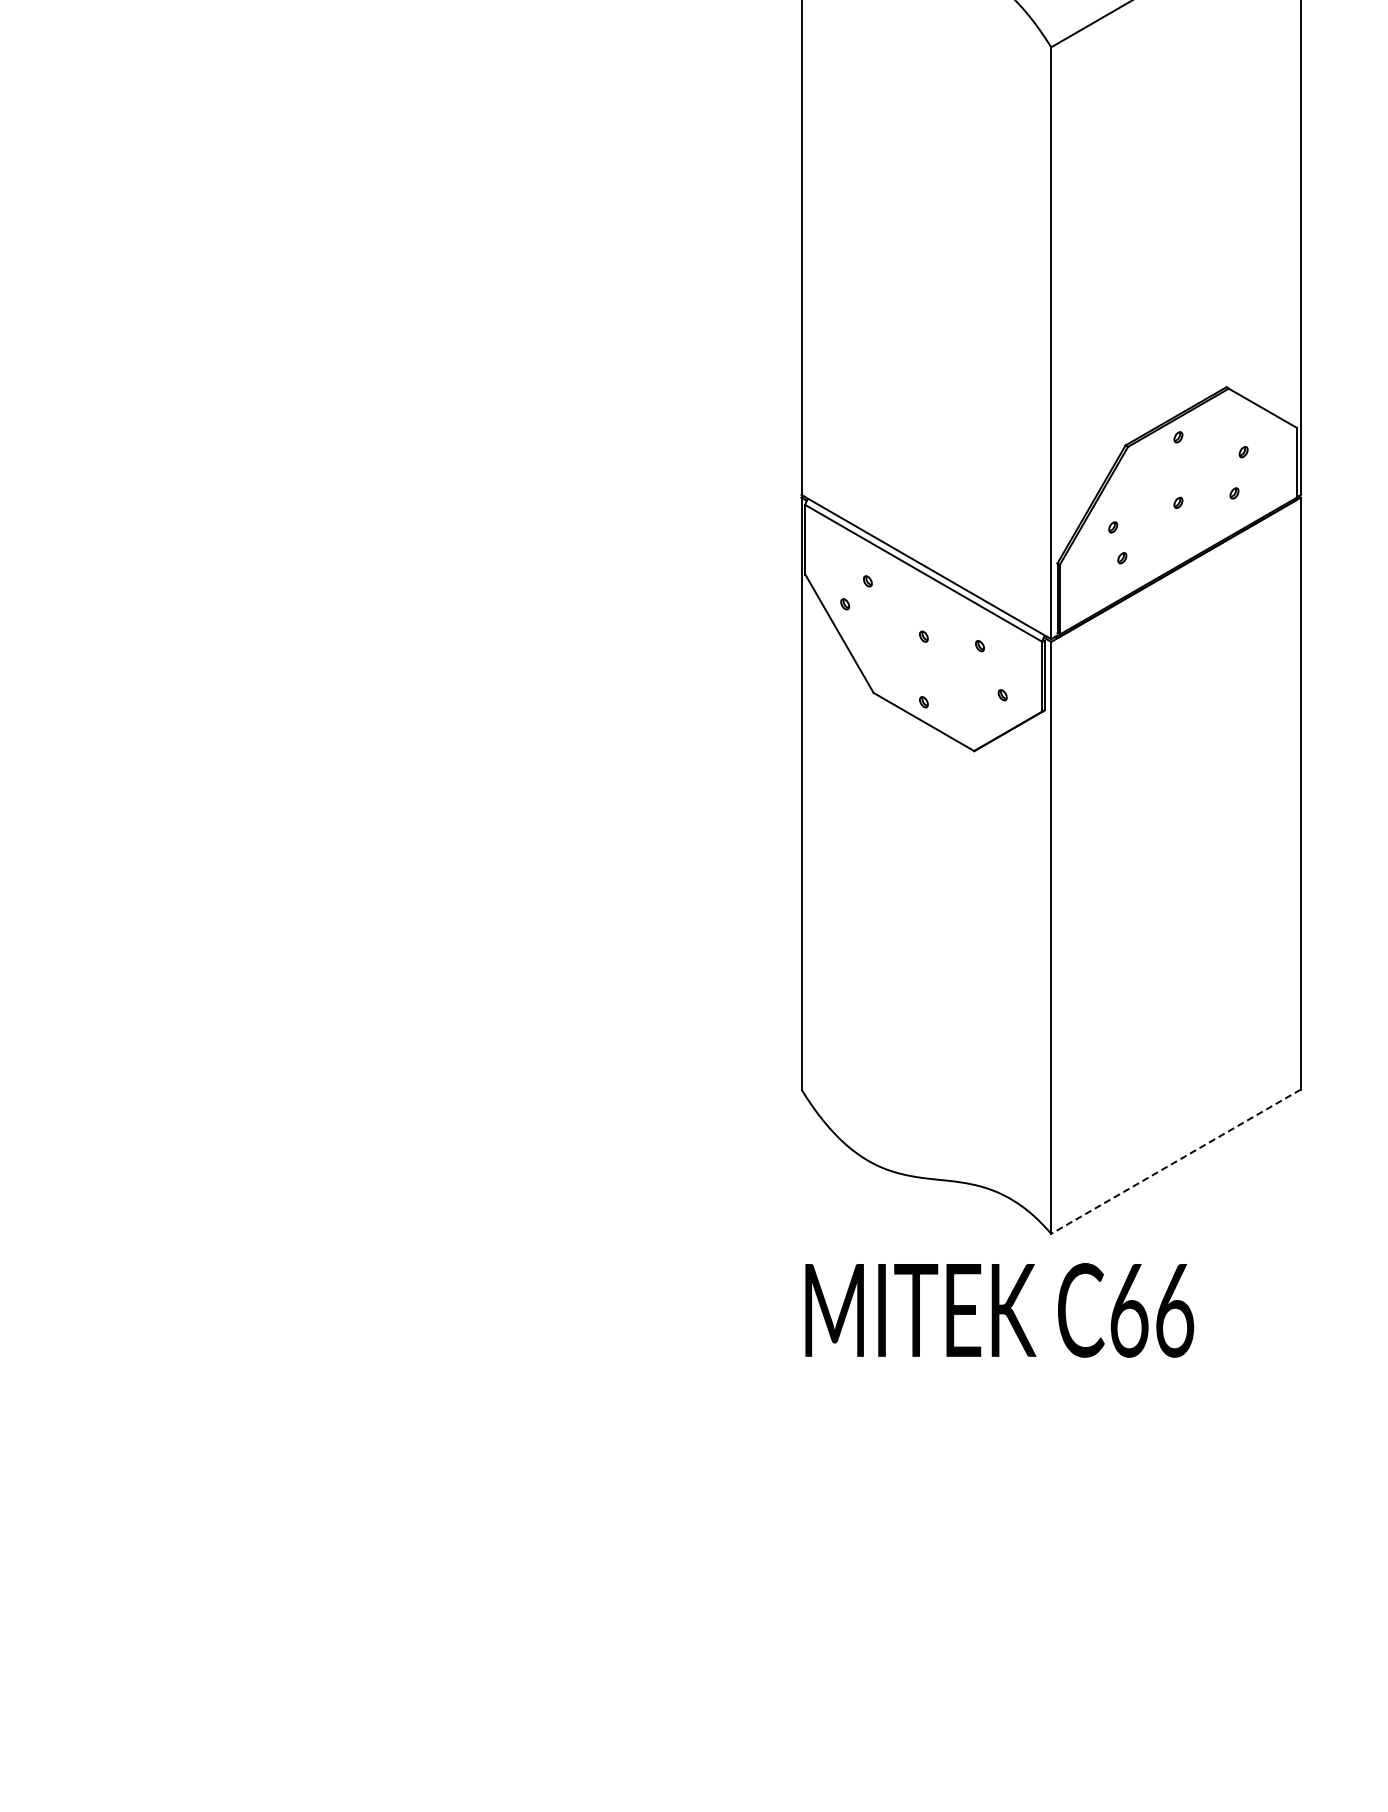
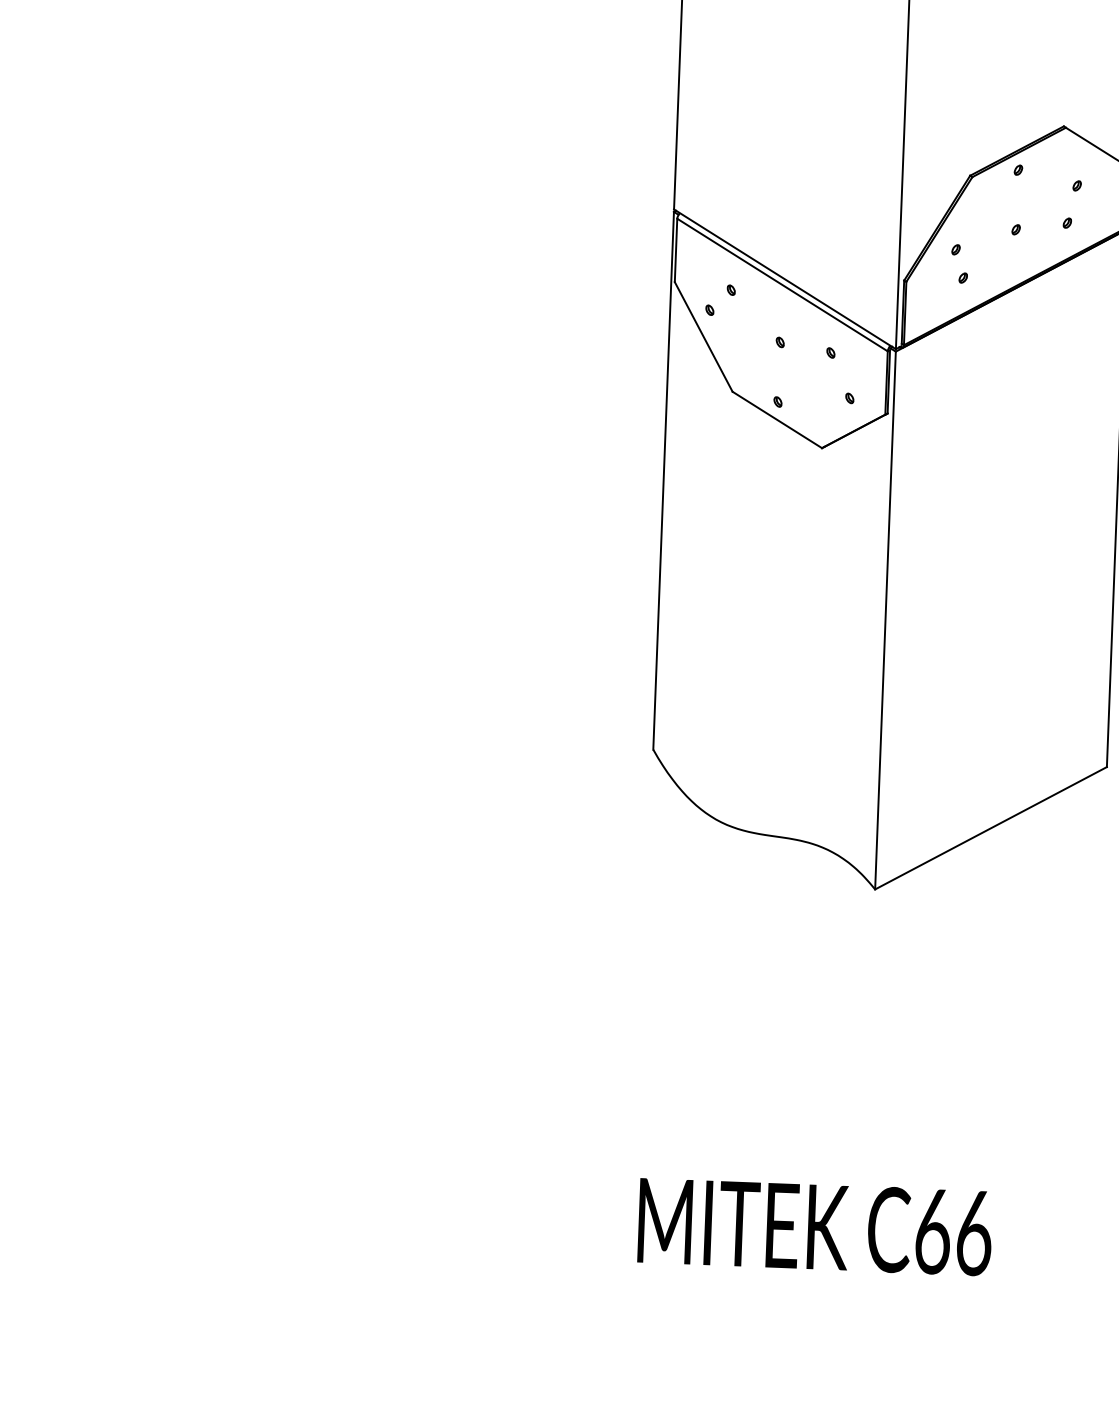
line: (1175, 1161) -> (990, 828), dashed -> solid
text: (999, 1310) -> (815, 1227), moved

